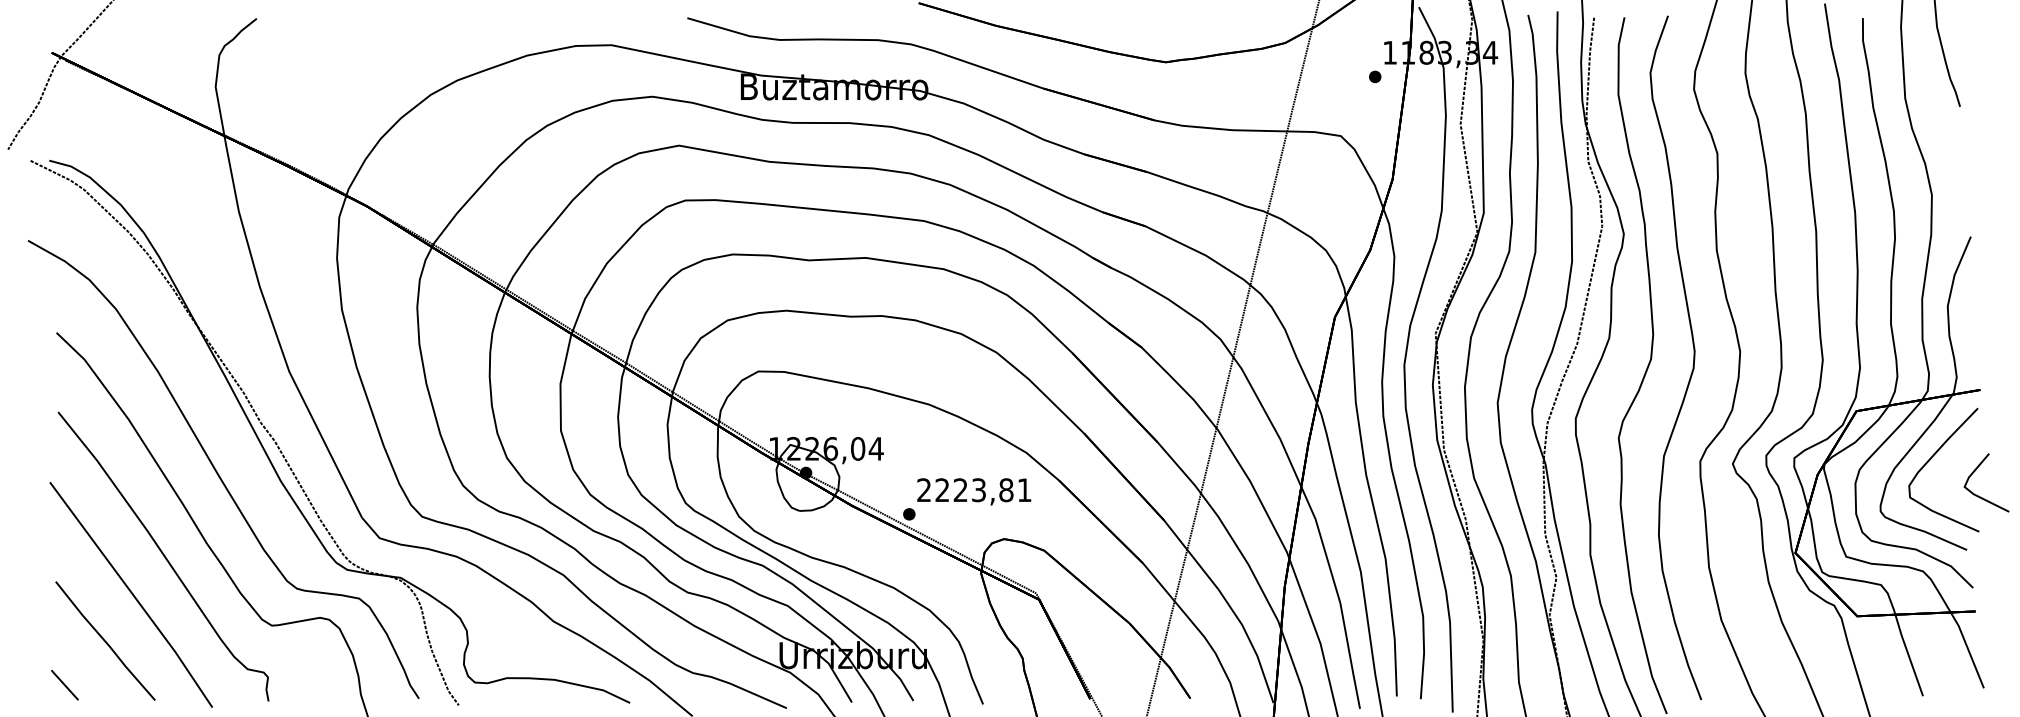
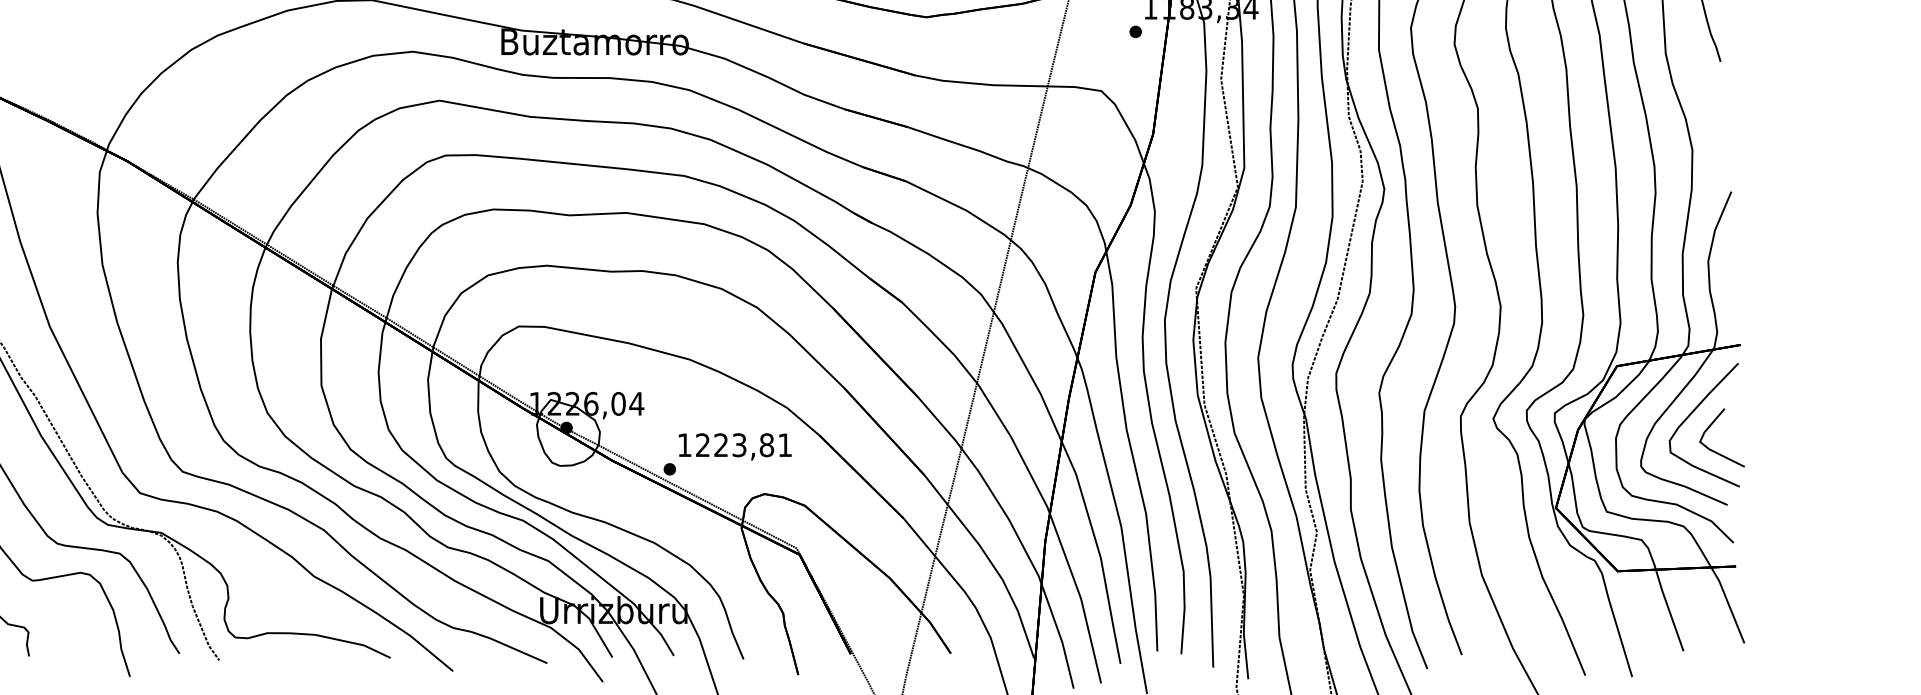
text: (923, 489) -> (684, 444), 2223,81 -> 1223,81
part: (1980, 496) -> (1716, 451), moved

